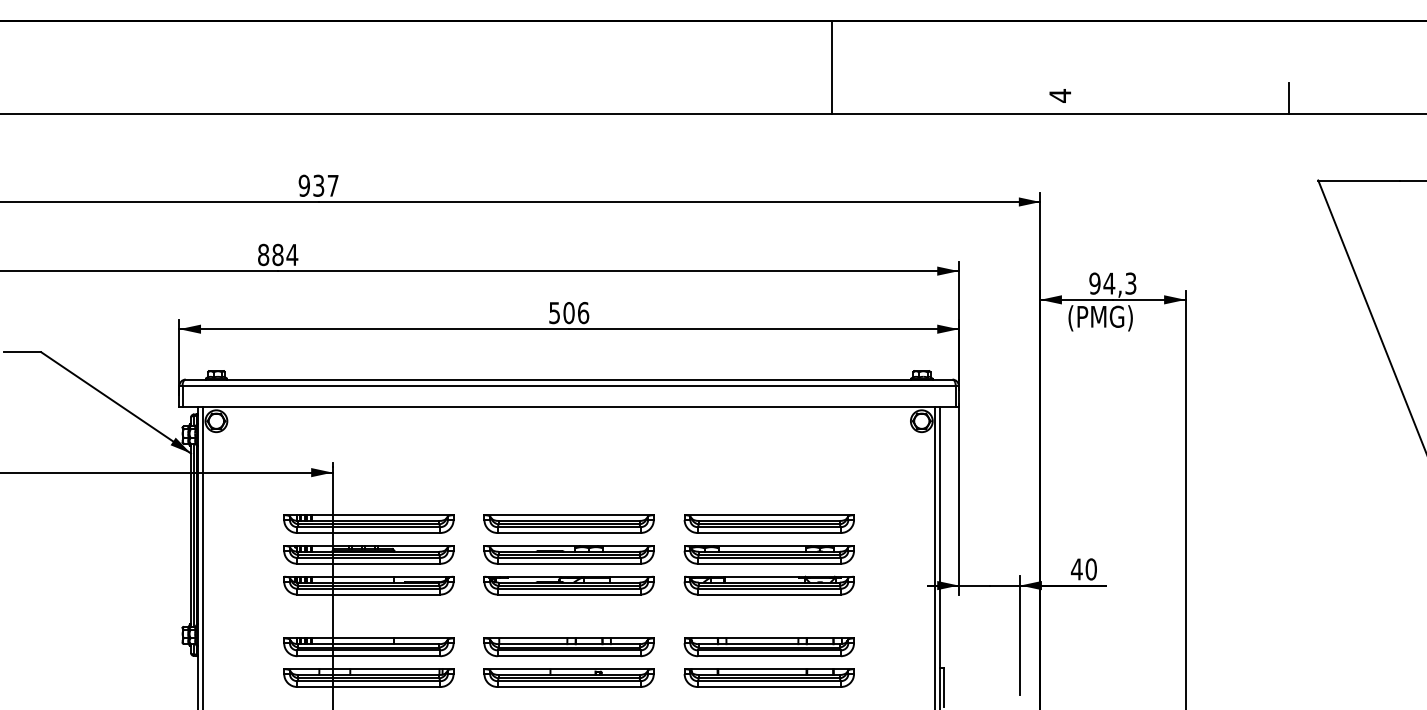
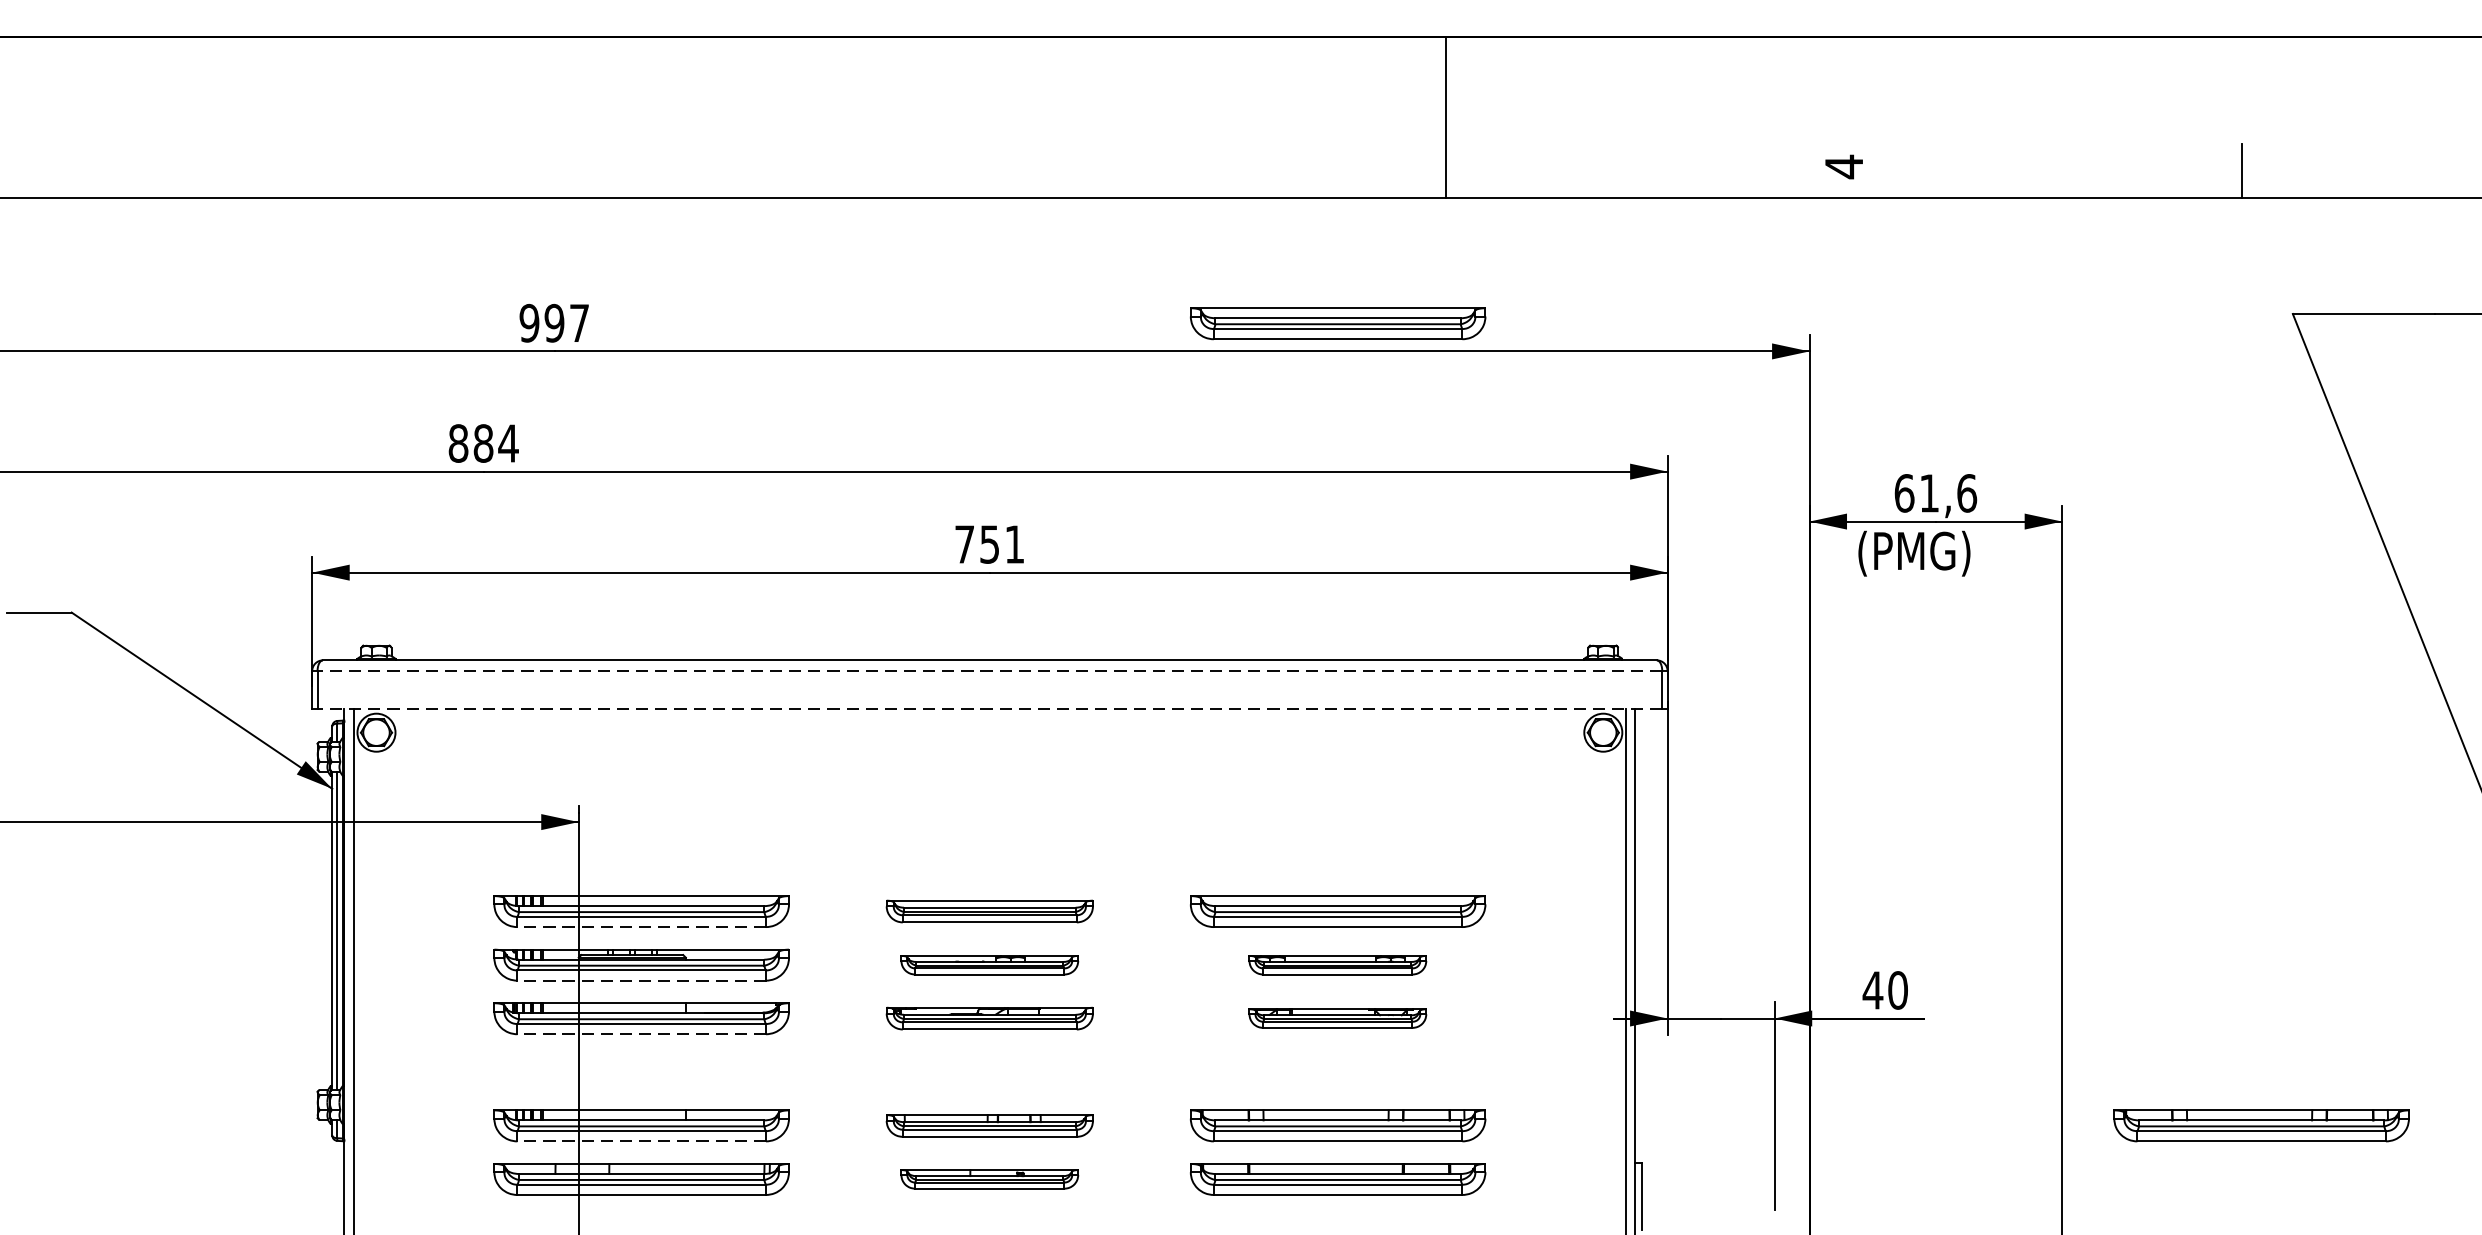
text: (318, 185) -> (554, 322), 937 -> 997
part: (768, 185) -> (1336, 322), added
text: (1112, 283) -> (1934, 493), 94,3 -> 61,6
text: (569, 313) -> (990, 545), 506 -> 751
line: (567, 385) -> (987, 670), solid -> dashed
line: (569, 407) -> (990, 708), solid -> dashed
part: (568, 523) -> (988, 910), size x0.7
line: (368, 533) -> (640, 927), solid -> dashed
part: (568, 554) -> (988, 964), size x0.6
part: (768, 554) -> (1336, 964), size x0.6
line: (368, 563) -> (640, 980), solid -> dashed
part: (568, 585) -> (988, 1018), size x0.7
part: (768, 585) -> (1336, 1018), size x0.6
line: (368, 594) -> (640, 1034), solid -> dashed
part: (568, 647) -> (988, 1126), size x0.7
part: (1299, 647) -> (2260, 1126), added
line: (368, 656) -> (640, 1141), solid -> dashed
part: (568, 677) -> (988, 1178), size x0.6

